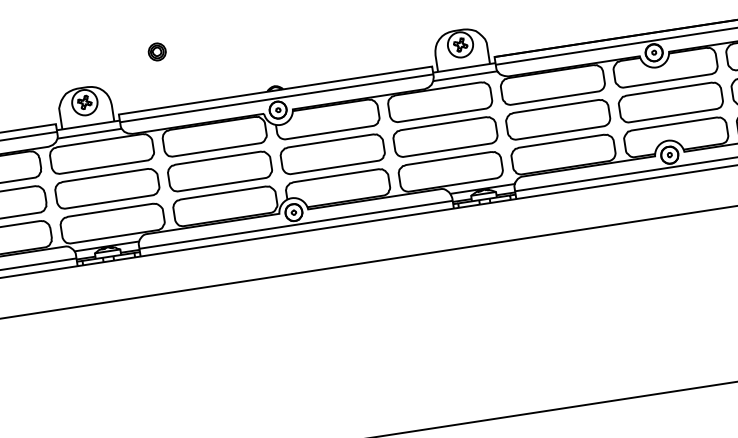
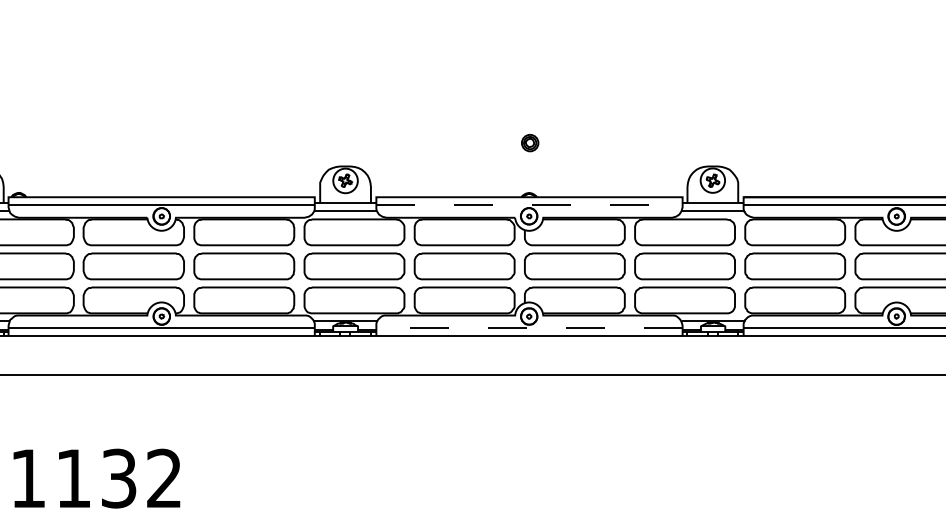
part: (157, 52) -> (530, 143), moved
line: (276, 97) -> (529, 204), solid -> dashed
line: (295, 224) -> (528, 328), solid -> dashed

